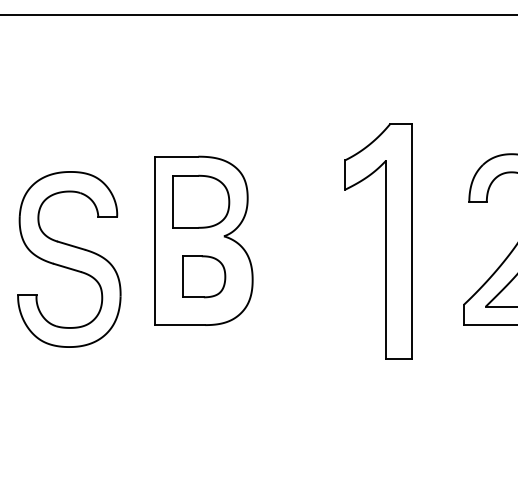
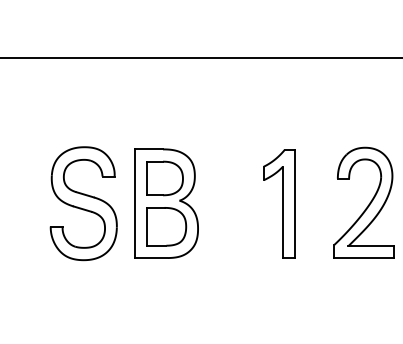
part: (378, 240) -> (279, 203), size x0.71
part: (68, 259) -> (83, 203), moved
part: (203, 276) -> (166, 226), size x1.43

